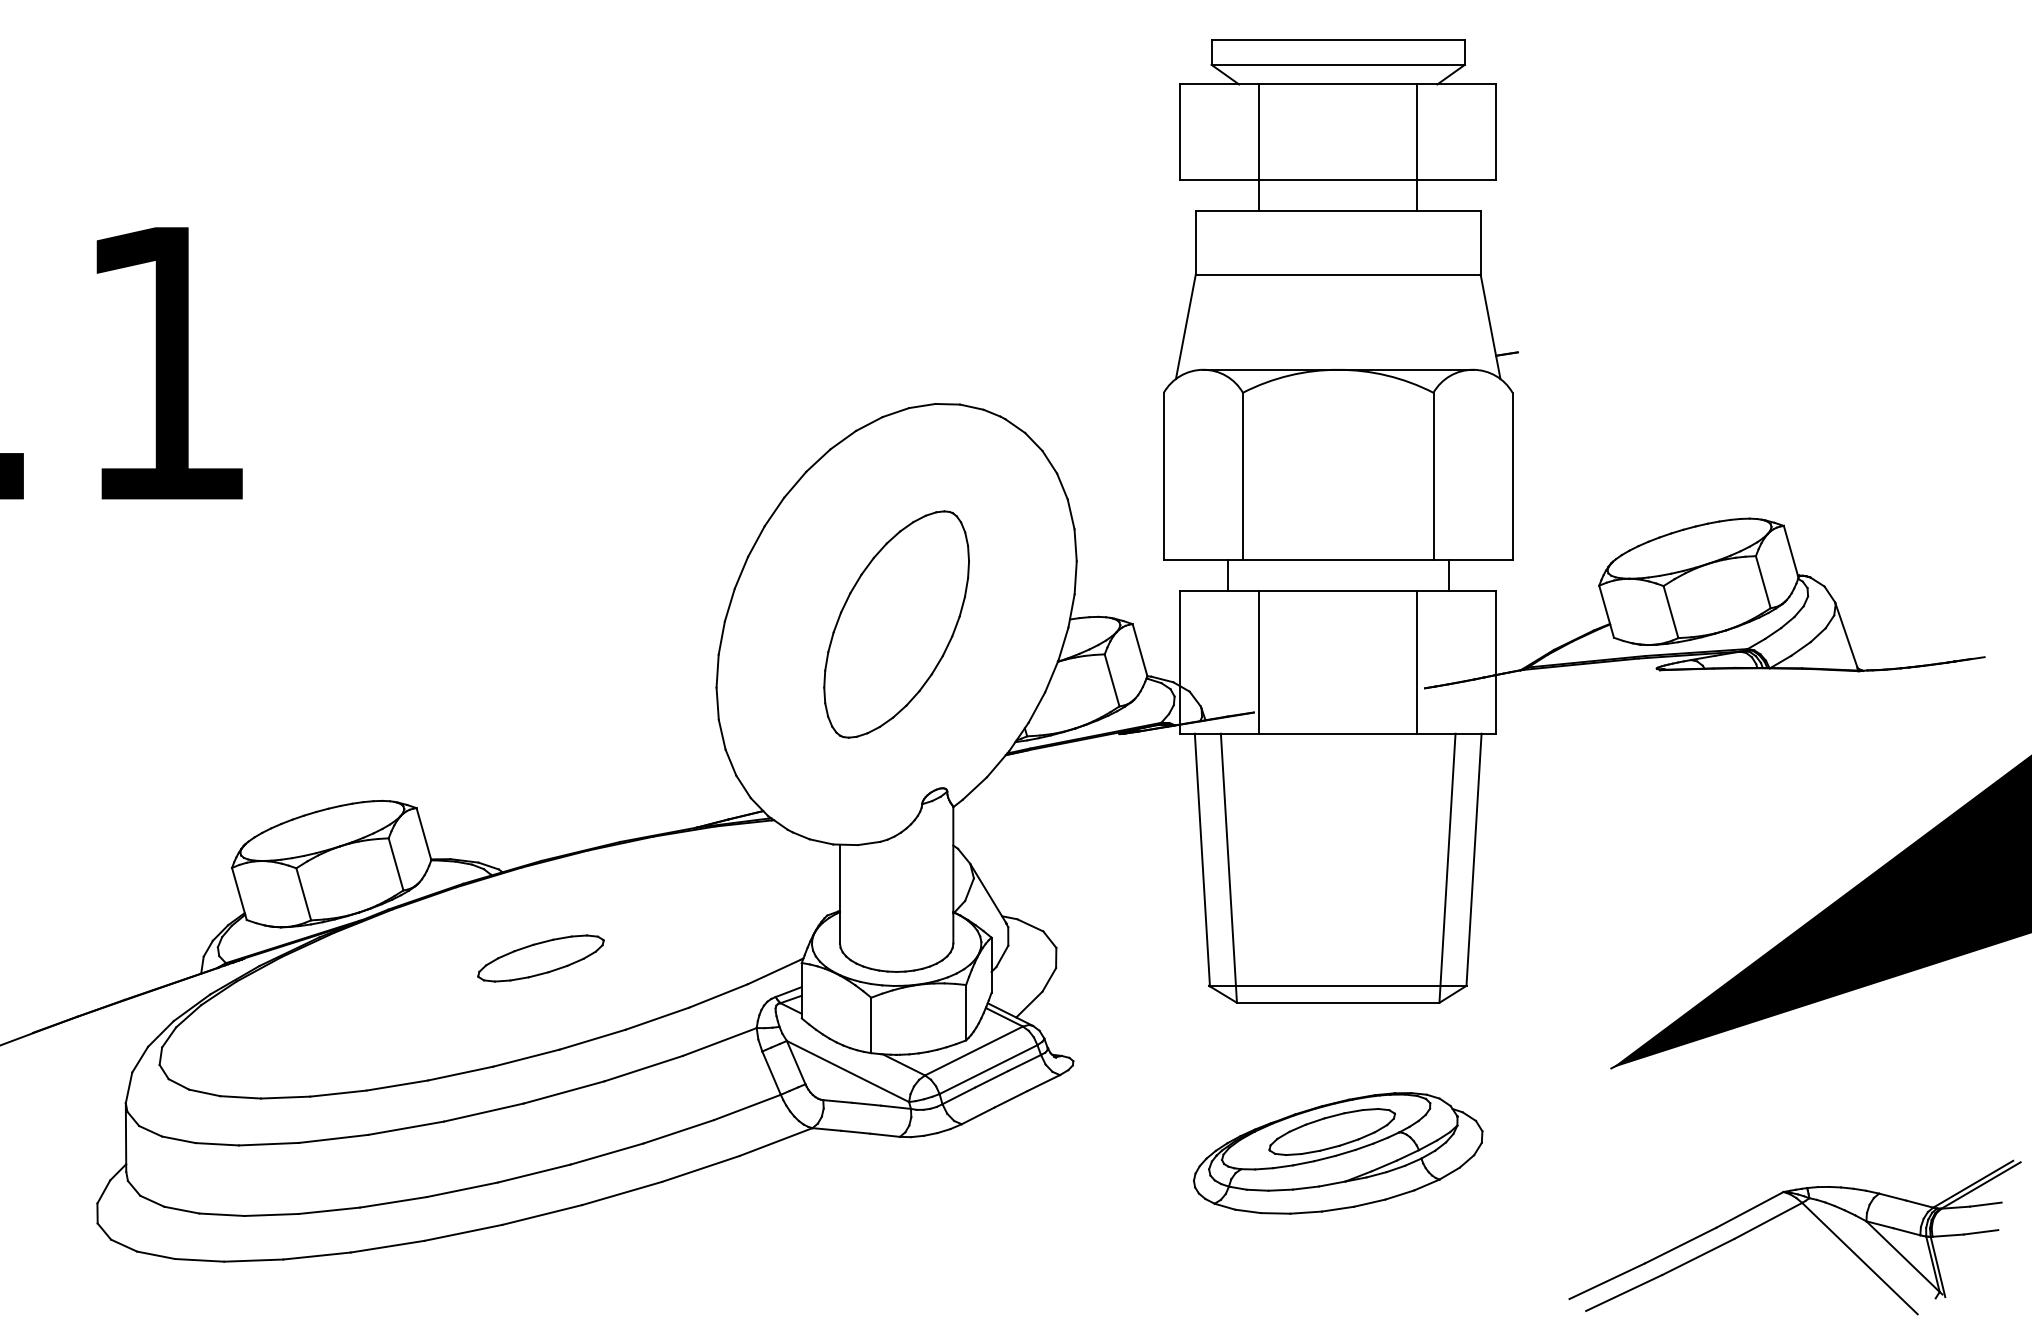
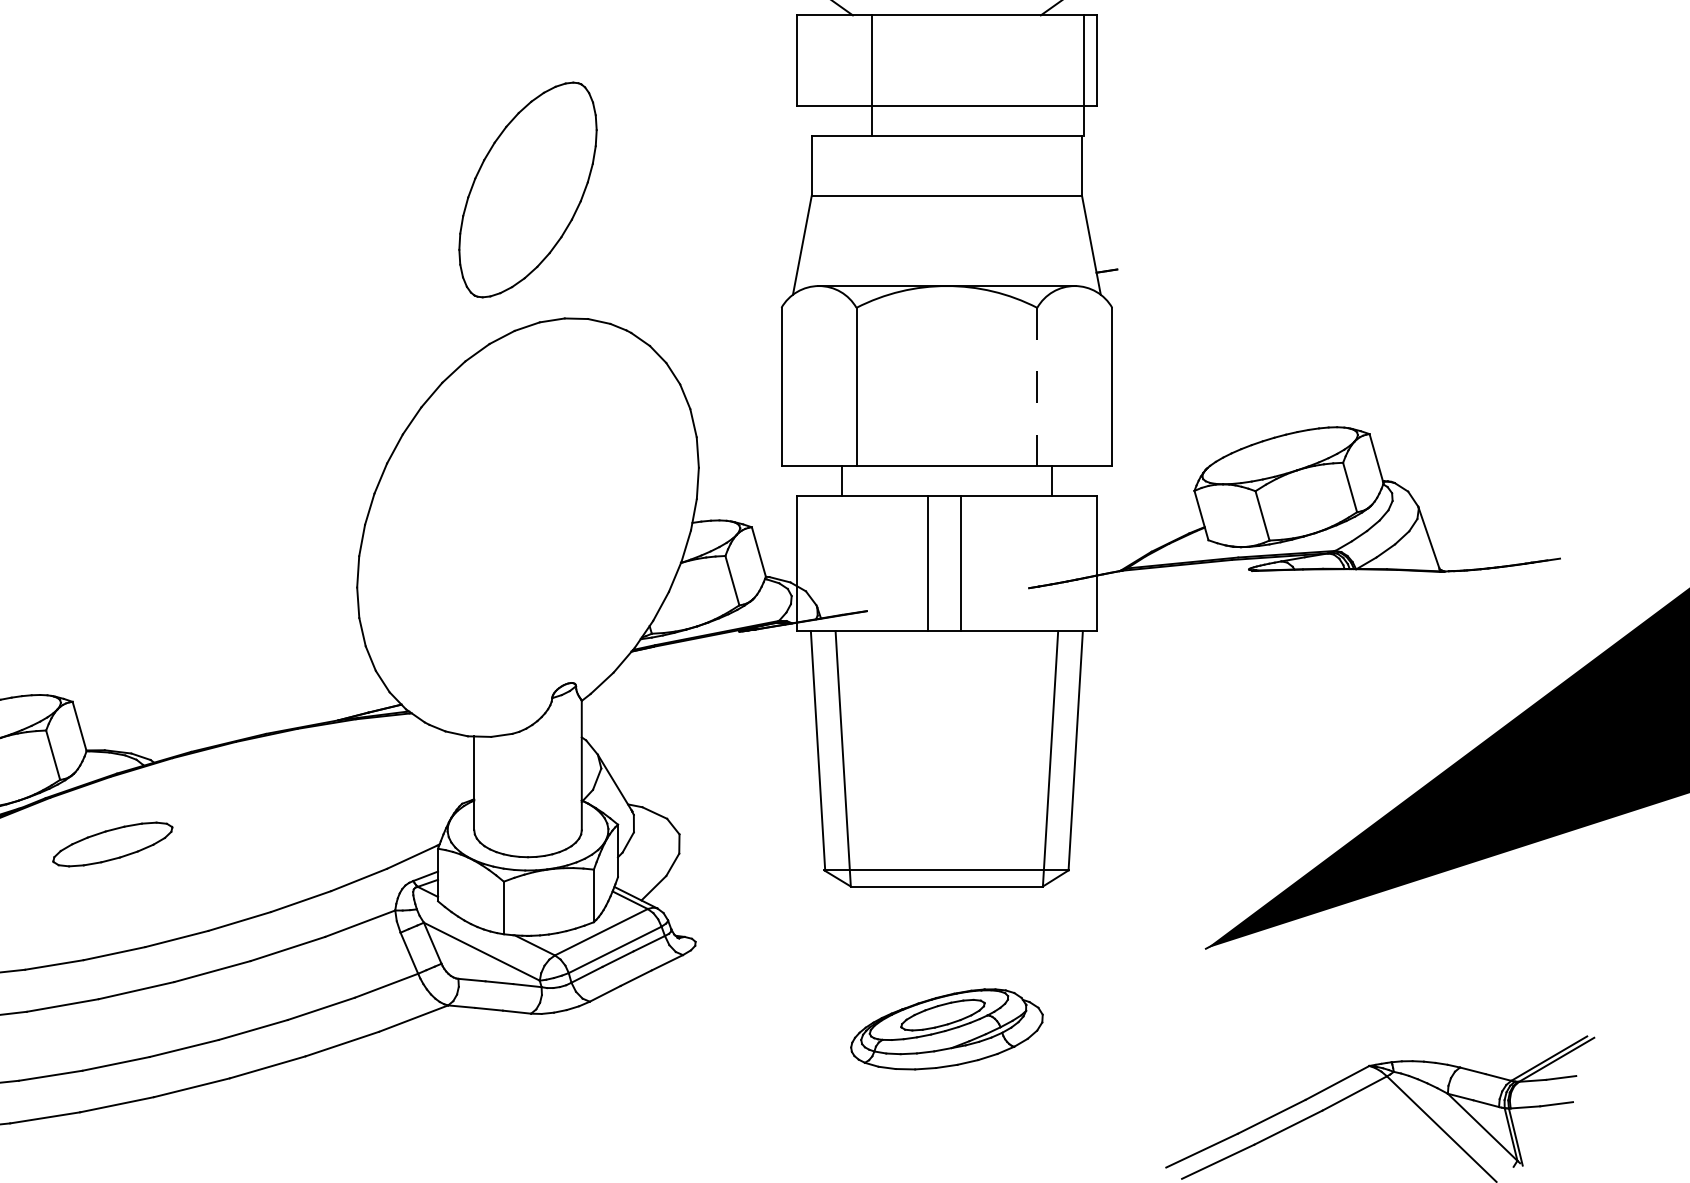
line: (1417, 147) -> (1083, 75), moved
line: (1433, 476) -> (1037, 387), solid -> dashed
part: (896, 624) -> (527, 189), moved
line: (1259, 662) -> (928, 563), moved
line: (1417, 662) -> (961, 563), moved
part: (540, 958) -> (112, 844), moved
part: (1338, 1153) -> (947, 1029), size x0.7

